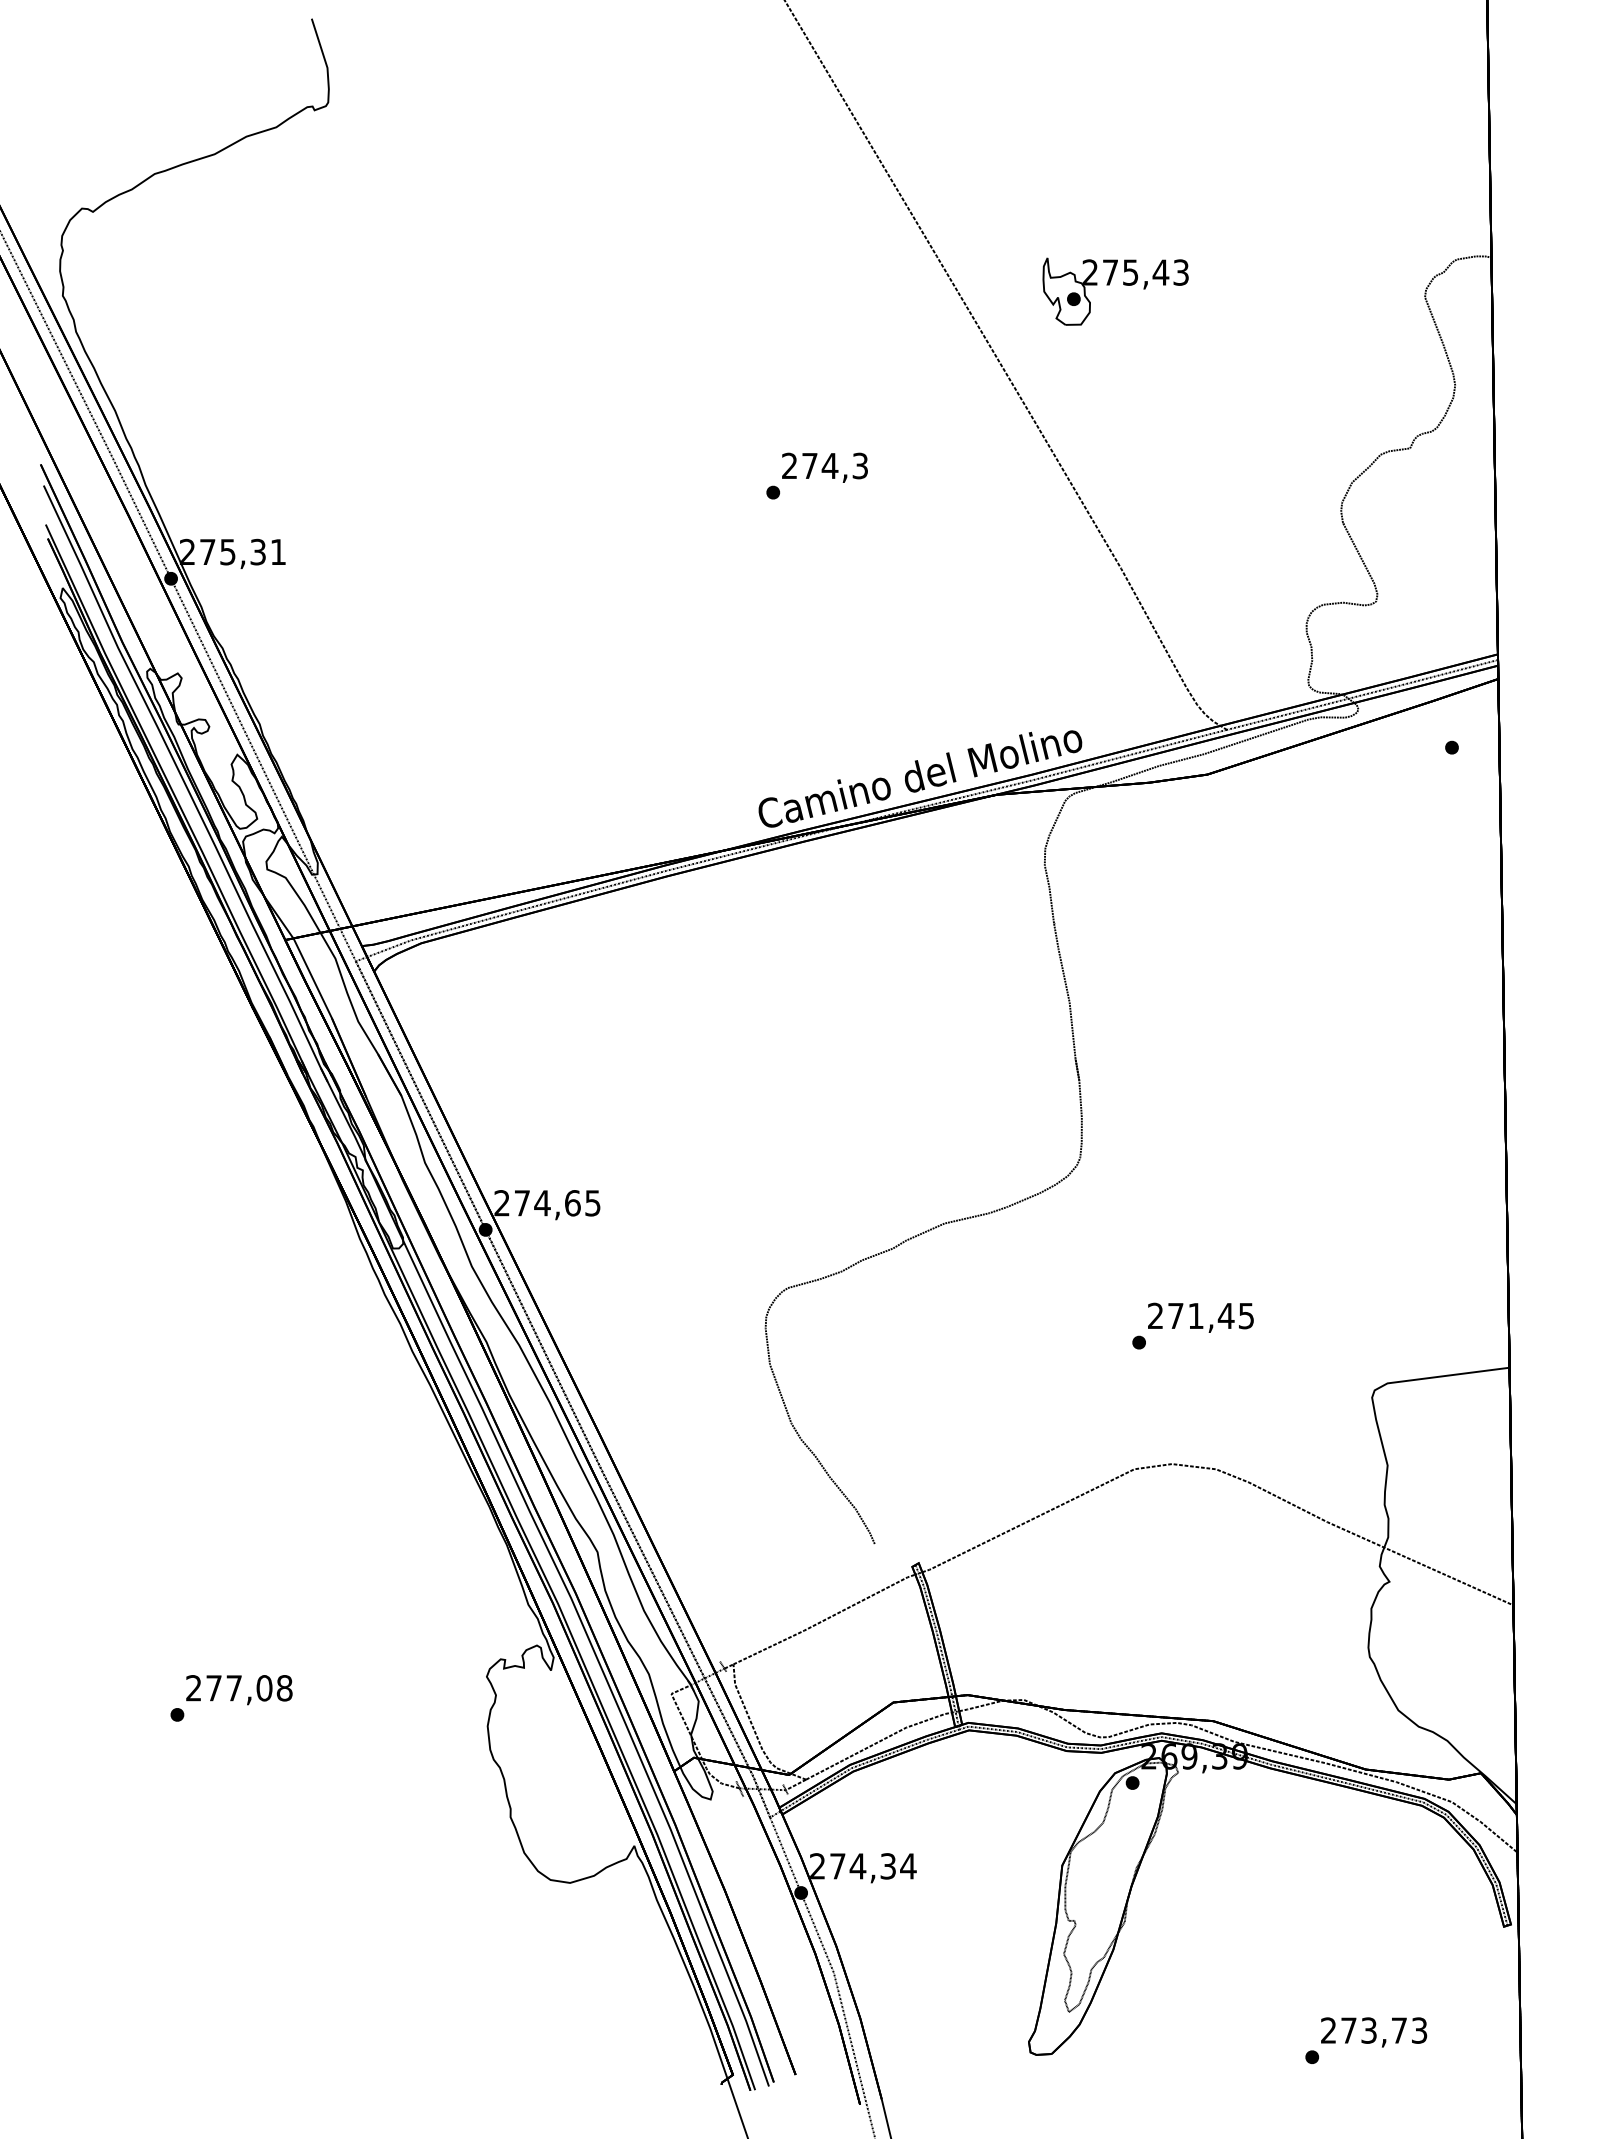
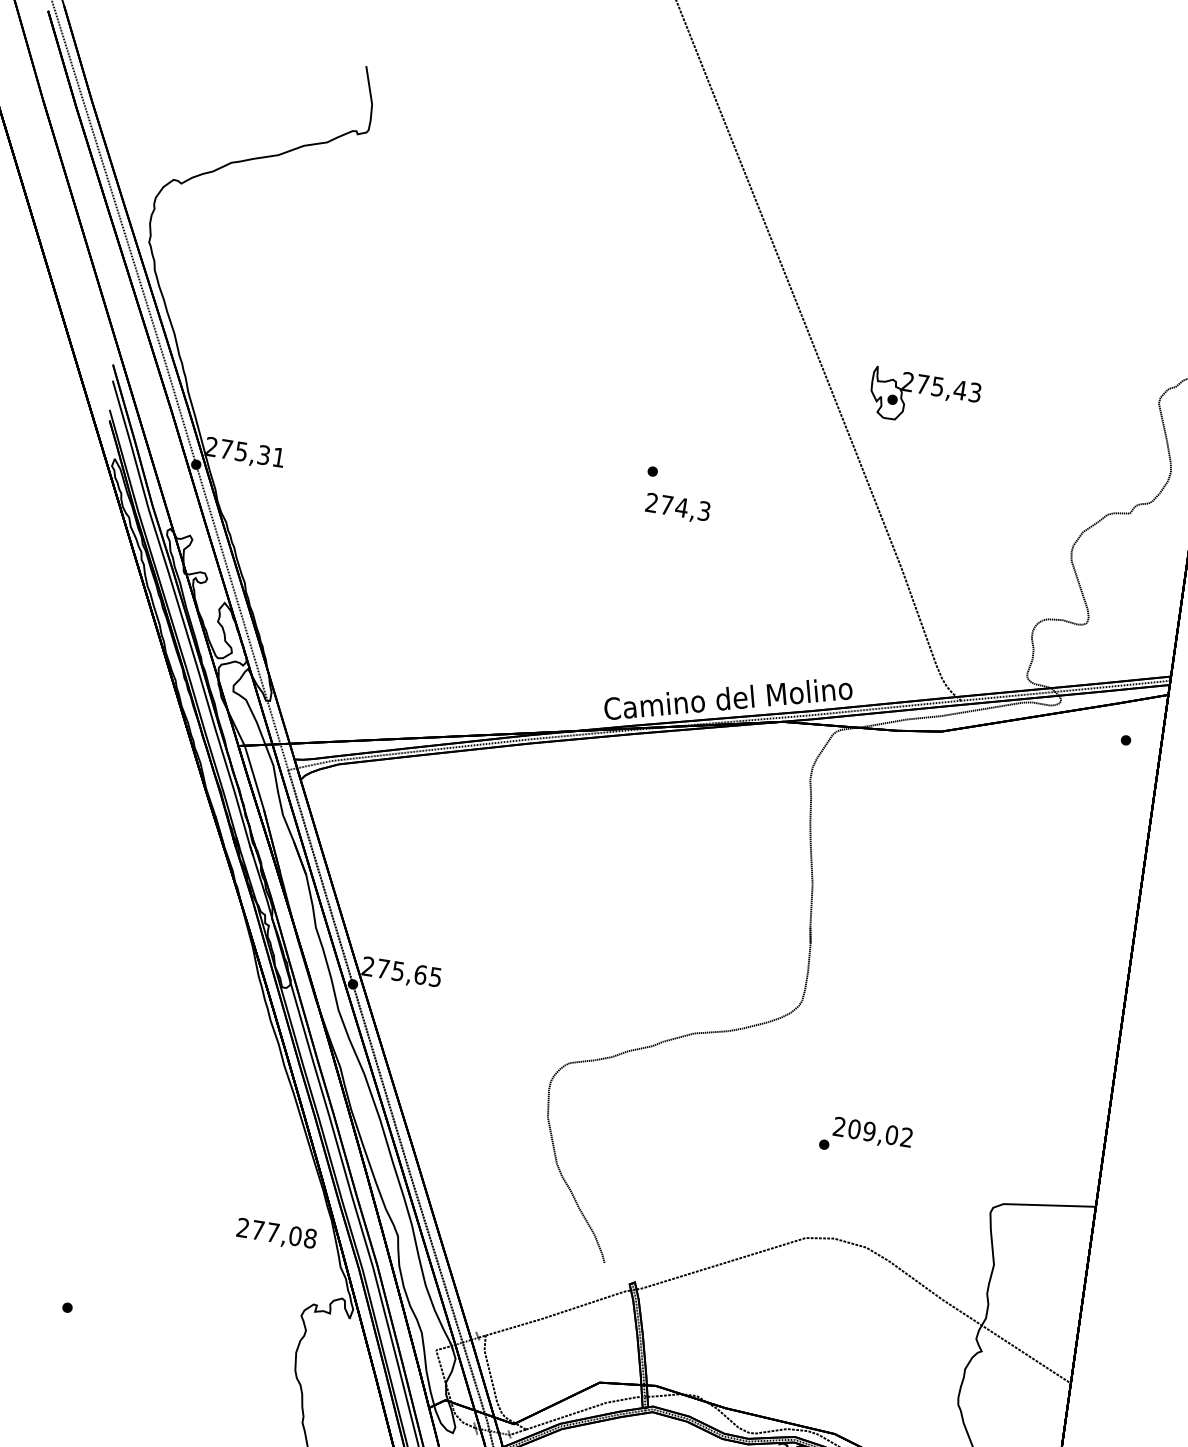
part: (1109, 285) -> (920, 393), moved
text: (824, 467) -> (677, 508), moved
text: (542, 1203) -> (398, 971), 274,65 -> 275,65
text: (1210, 1315) -> (880, 1132), 271,45 -> 209,02
text: (239, 1690) -> (276, 1234), moved

